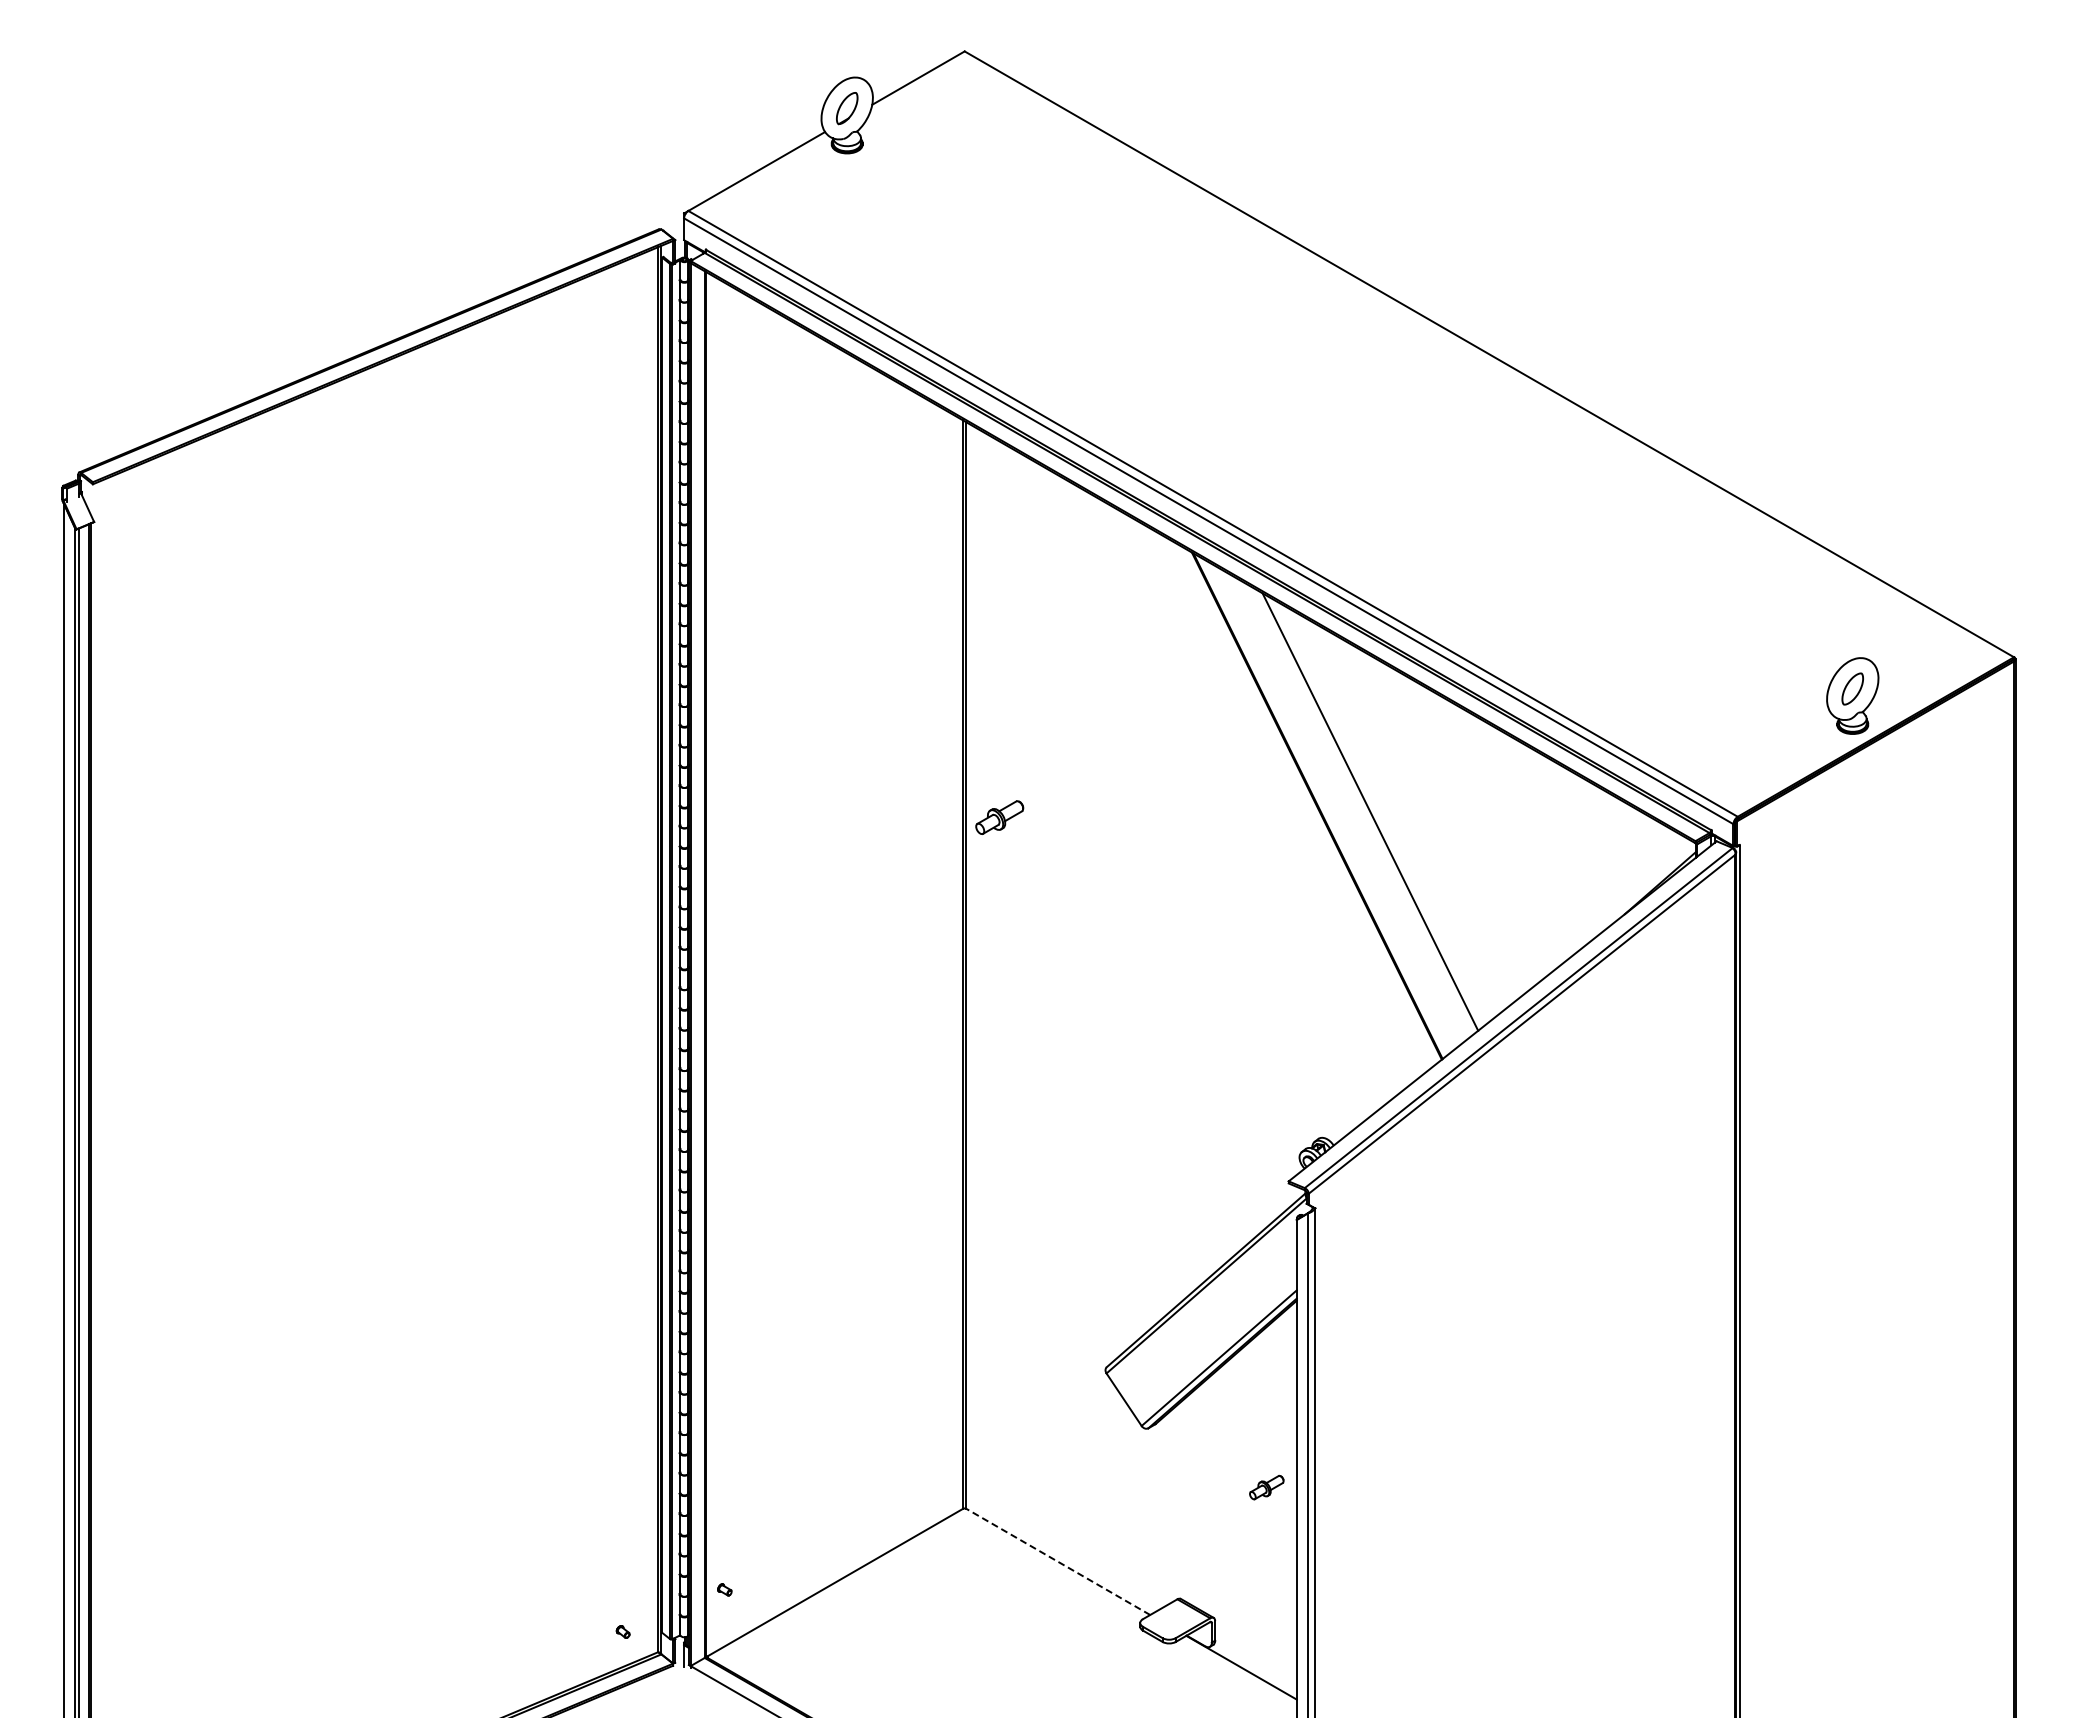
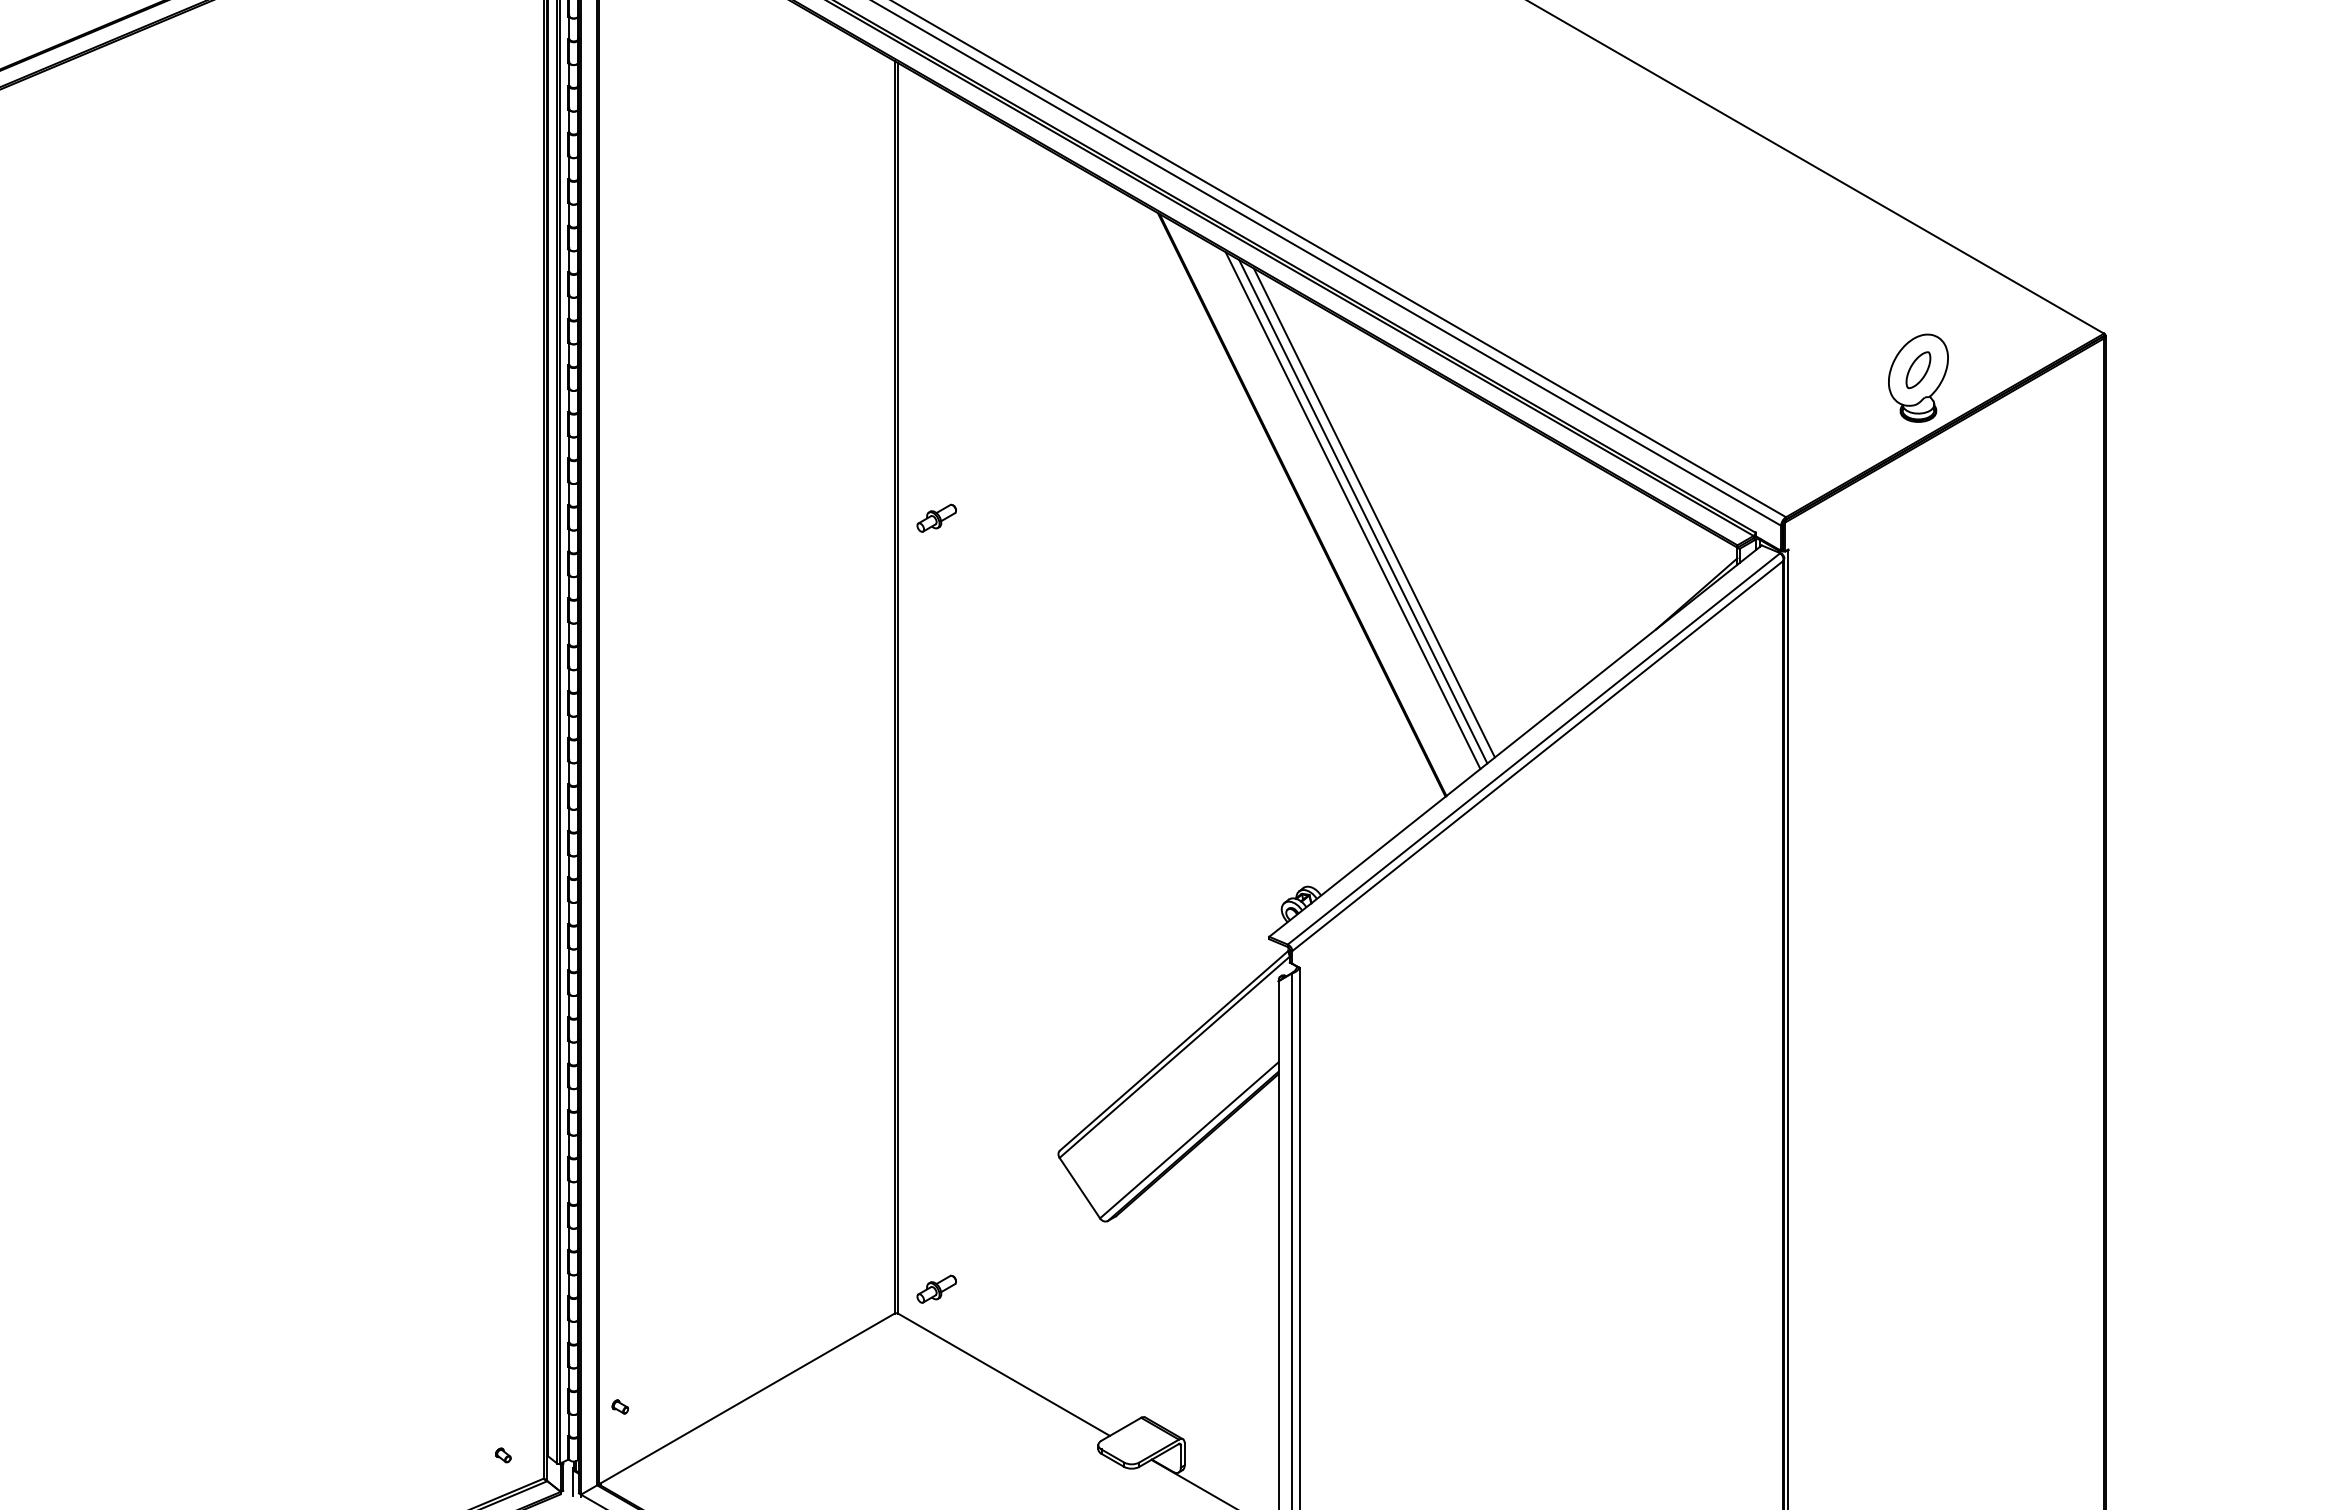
line: (1361, 810) -> (1353, 509), added
line: (1379, 812) -> (1373, 512), added
part: (999, 817) -> (936, 518), size x0.71
part: (1266, 1487) -> (936, 1289), moved
line: (1057, 1561) -> (1003, 1374), dashed -> solid

